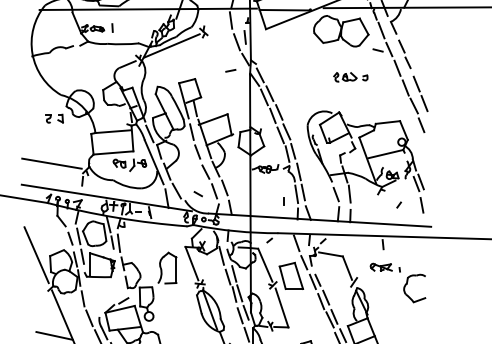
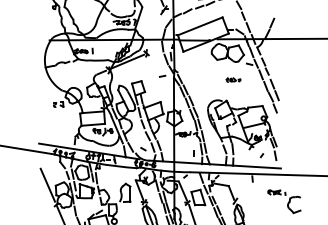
part: (350, 76) -> (233, 79), size x0.7
line: (51, 164) -> (56, 131), removed
part: (398, 282) -> (284, 201), moved

